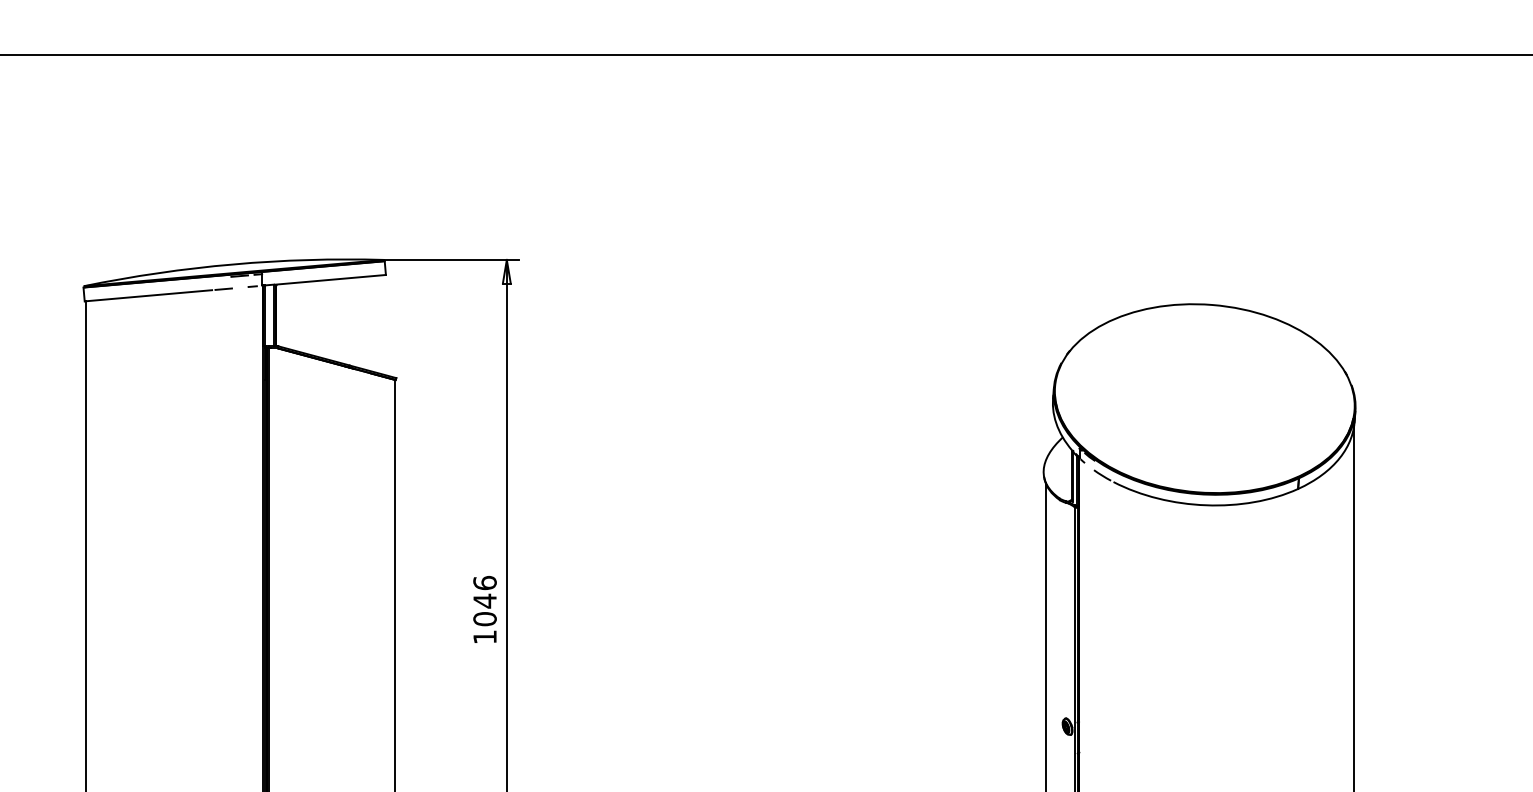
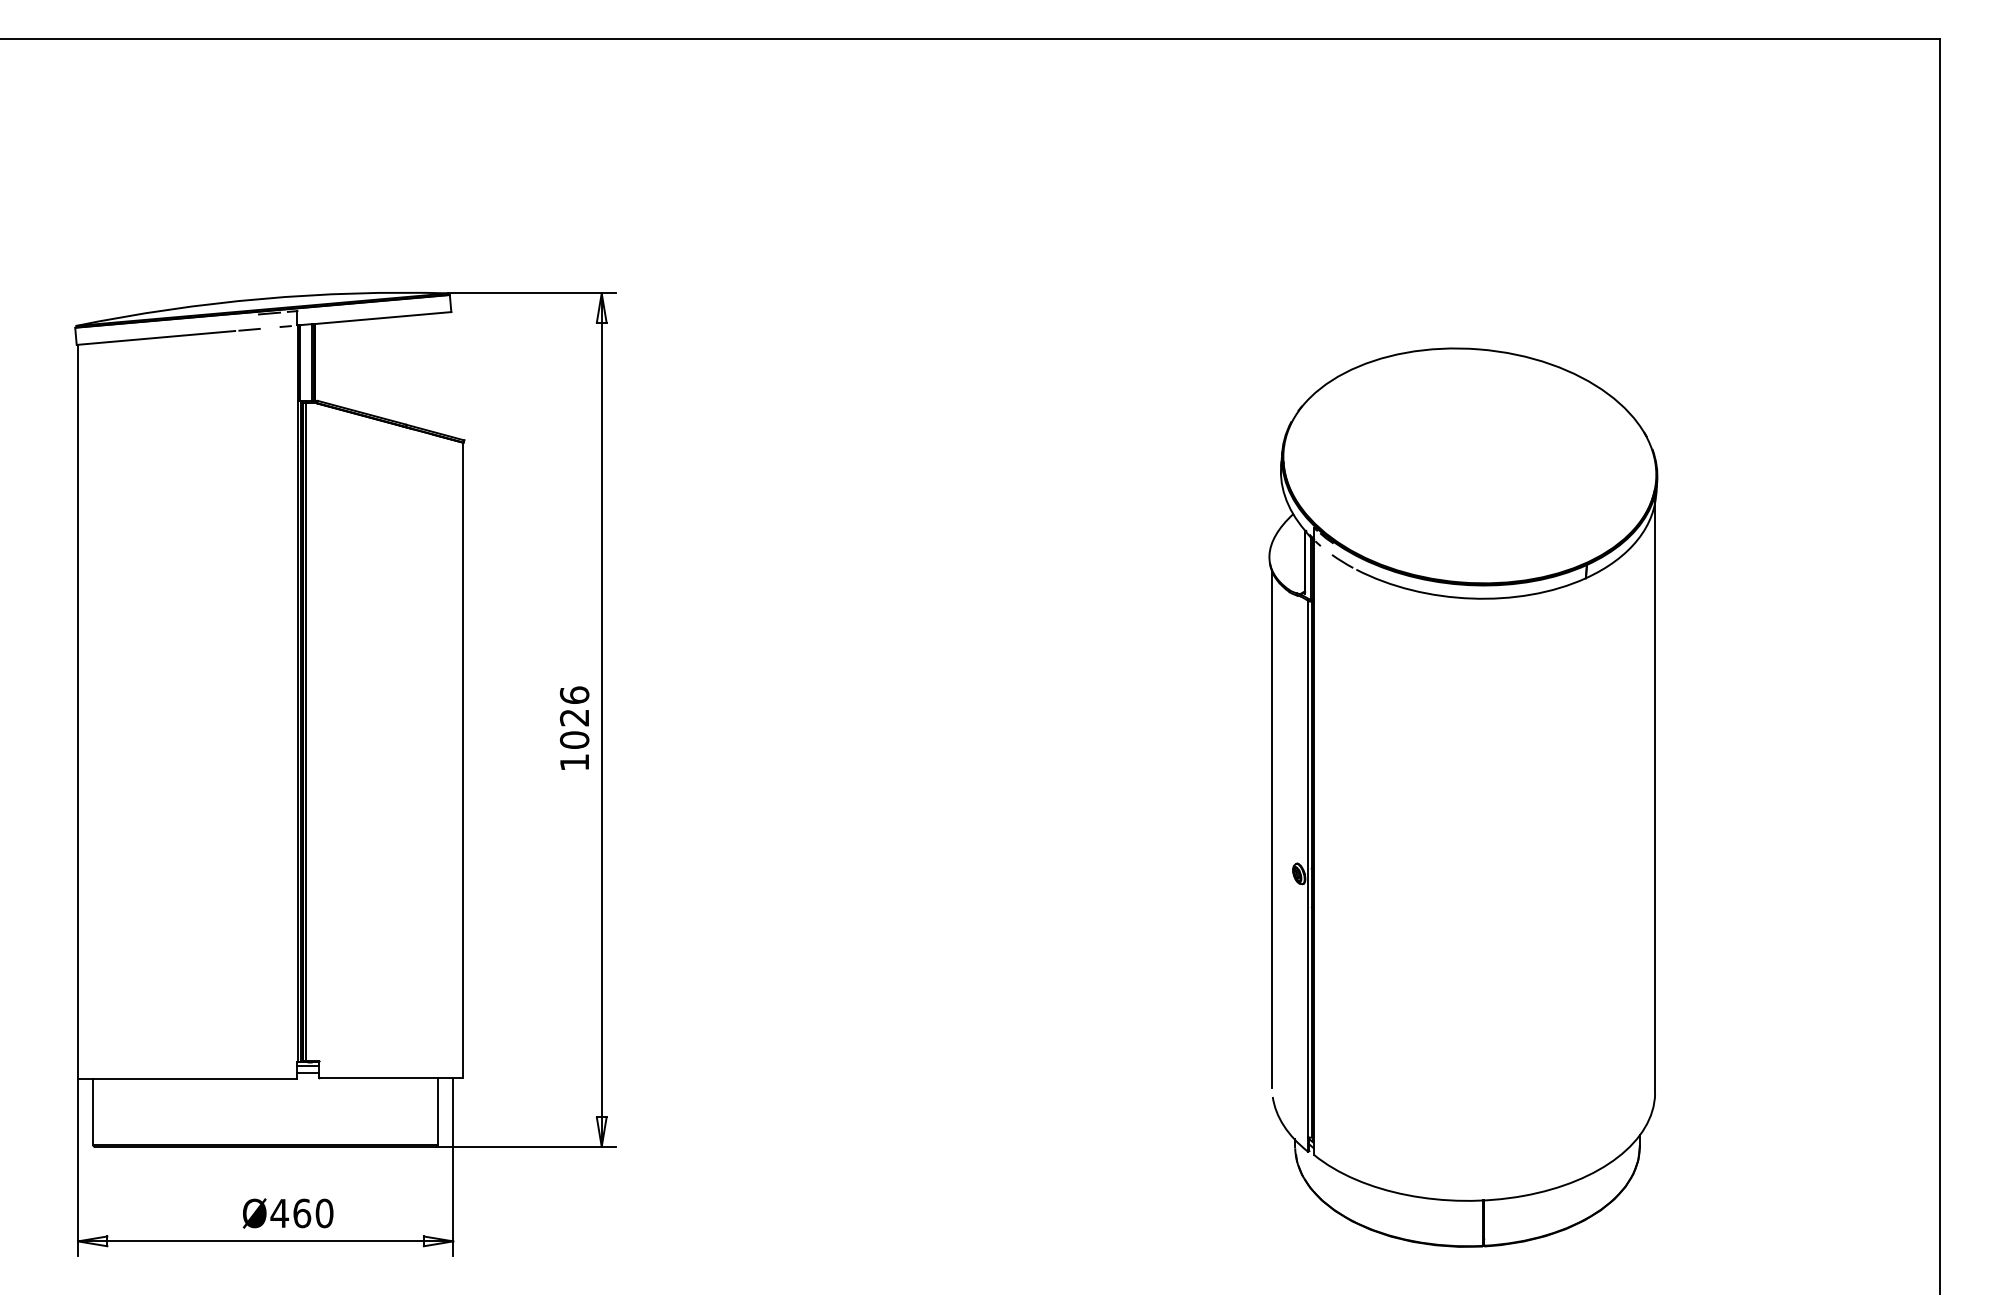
text: (484, 600) -> (573, 717), 1046 -> 1026

